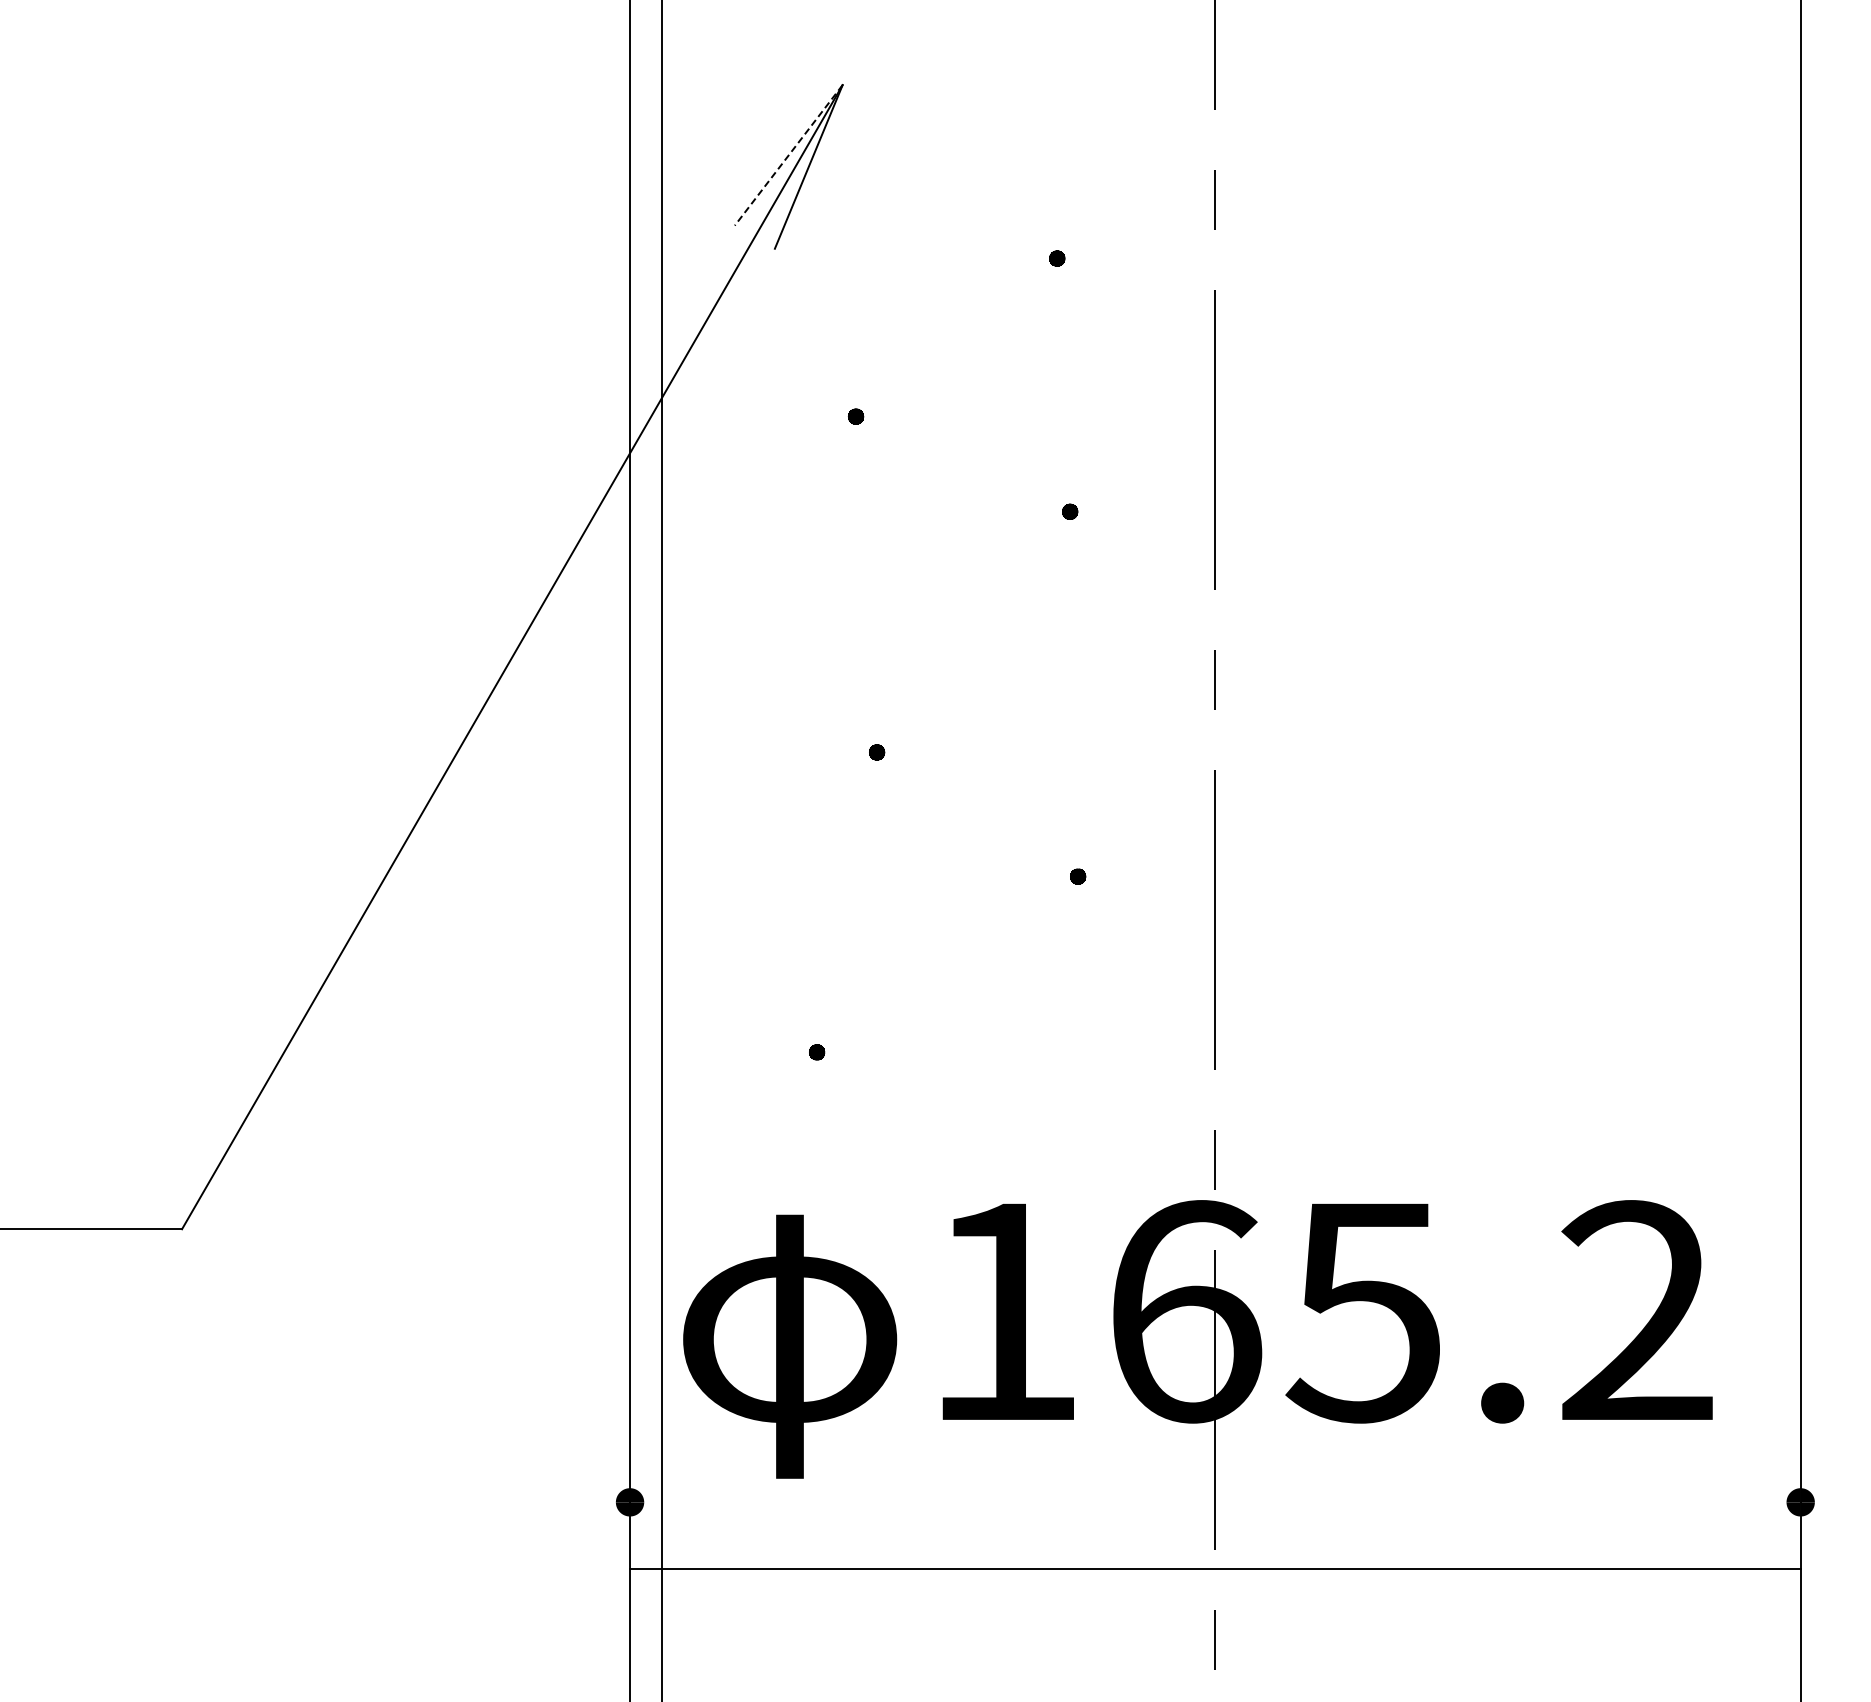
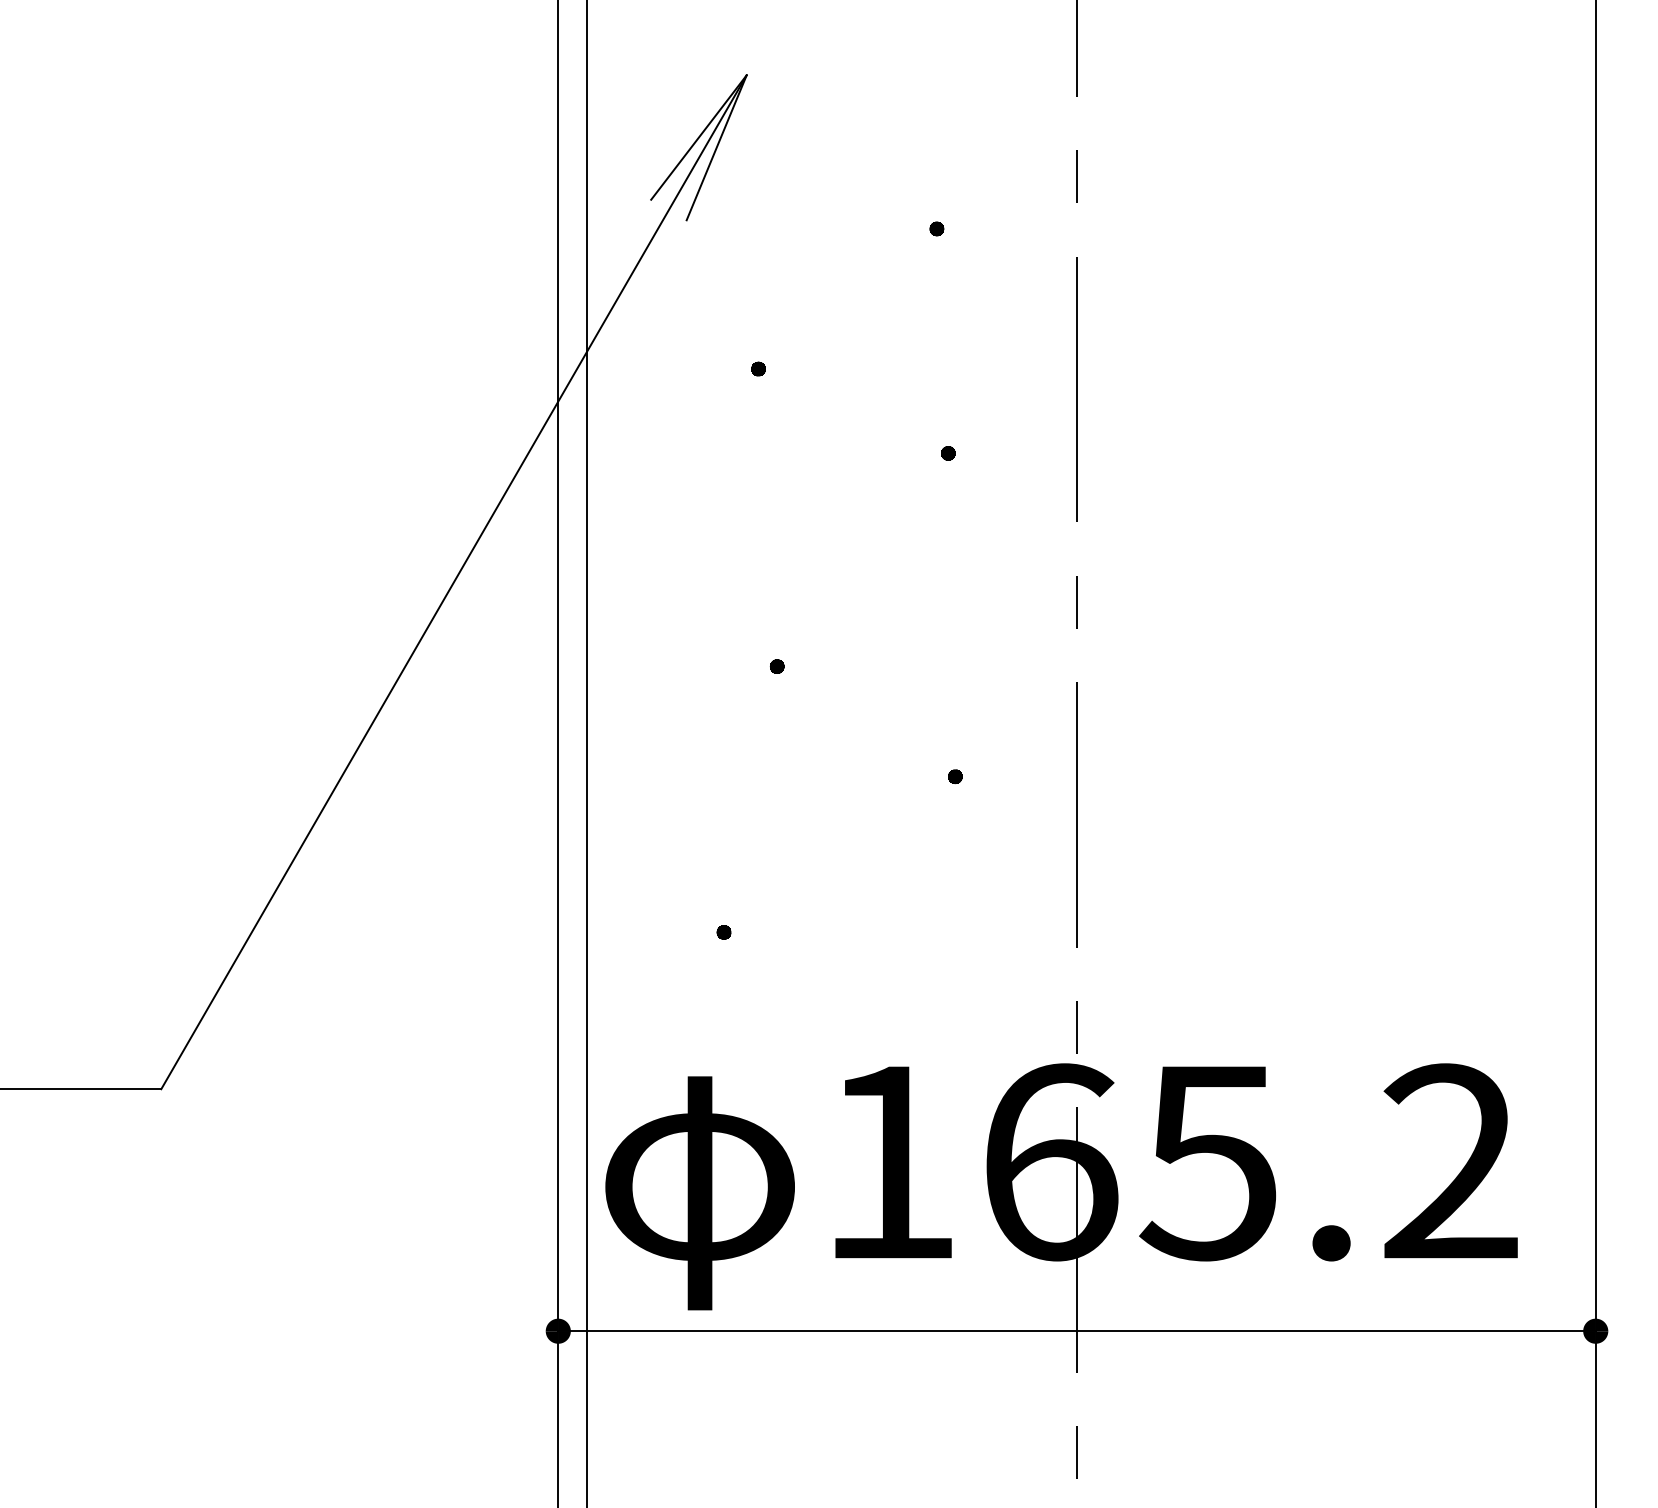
line: (788, 155) -> (698, 137), dashed -> solid
line: (1215, 1569) -> (1077, 1331), moved

